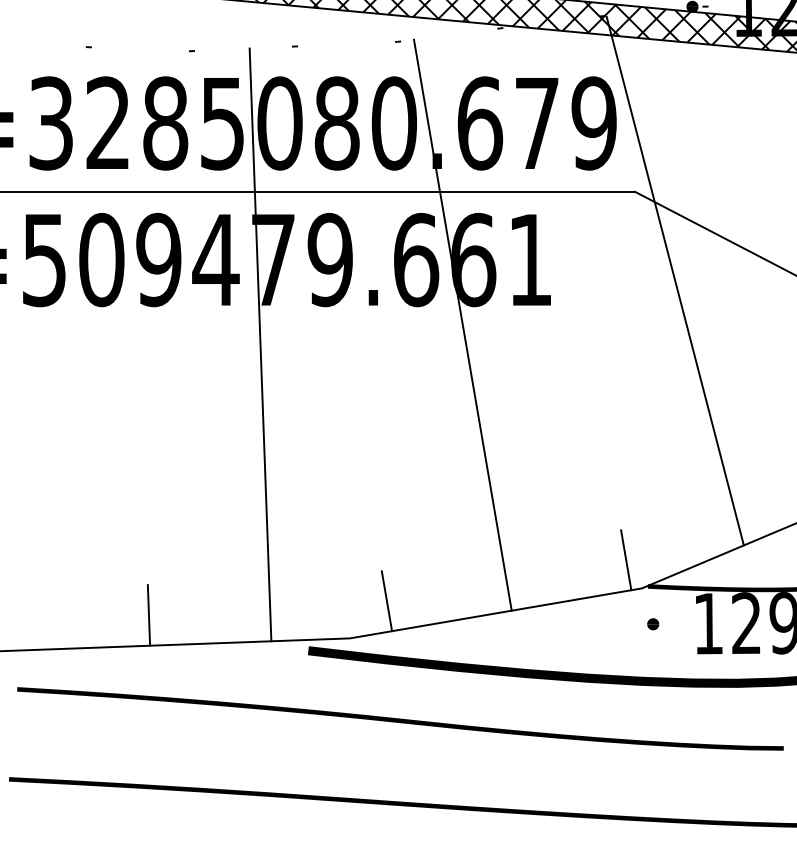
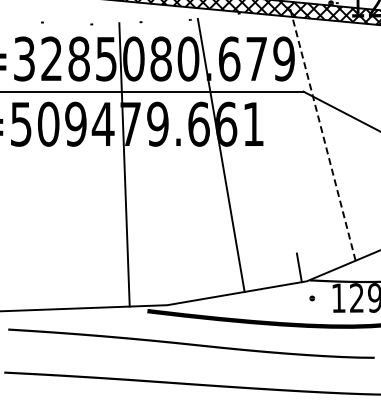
line: (674, 281) -> (322, 134), solid -> dashed
line: (385, 601) -> (184, 287), removed
line: (147, 613) -> (70, 293), removed

